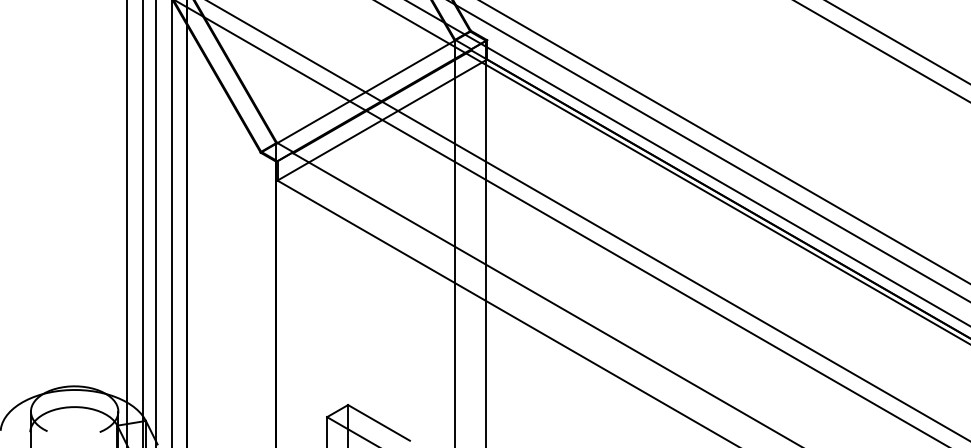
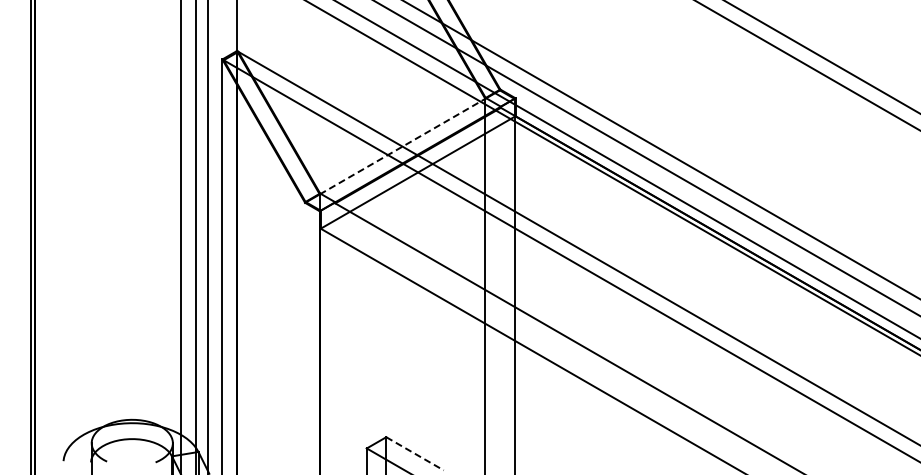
line: (365, 92) -> (402, 146), solid -> dashed
line: (379, 423) -> (415, 454), solid -> dashed

